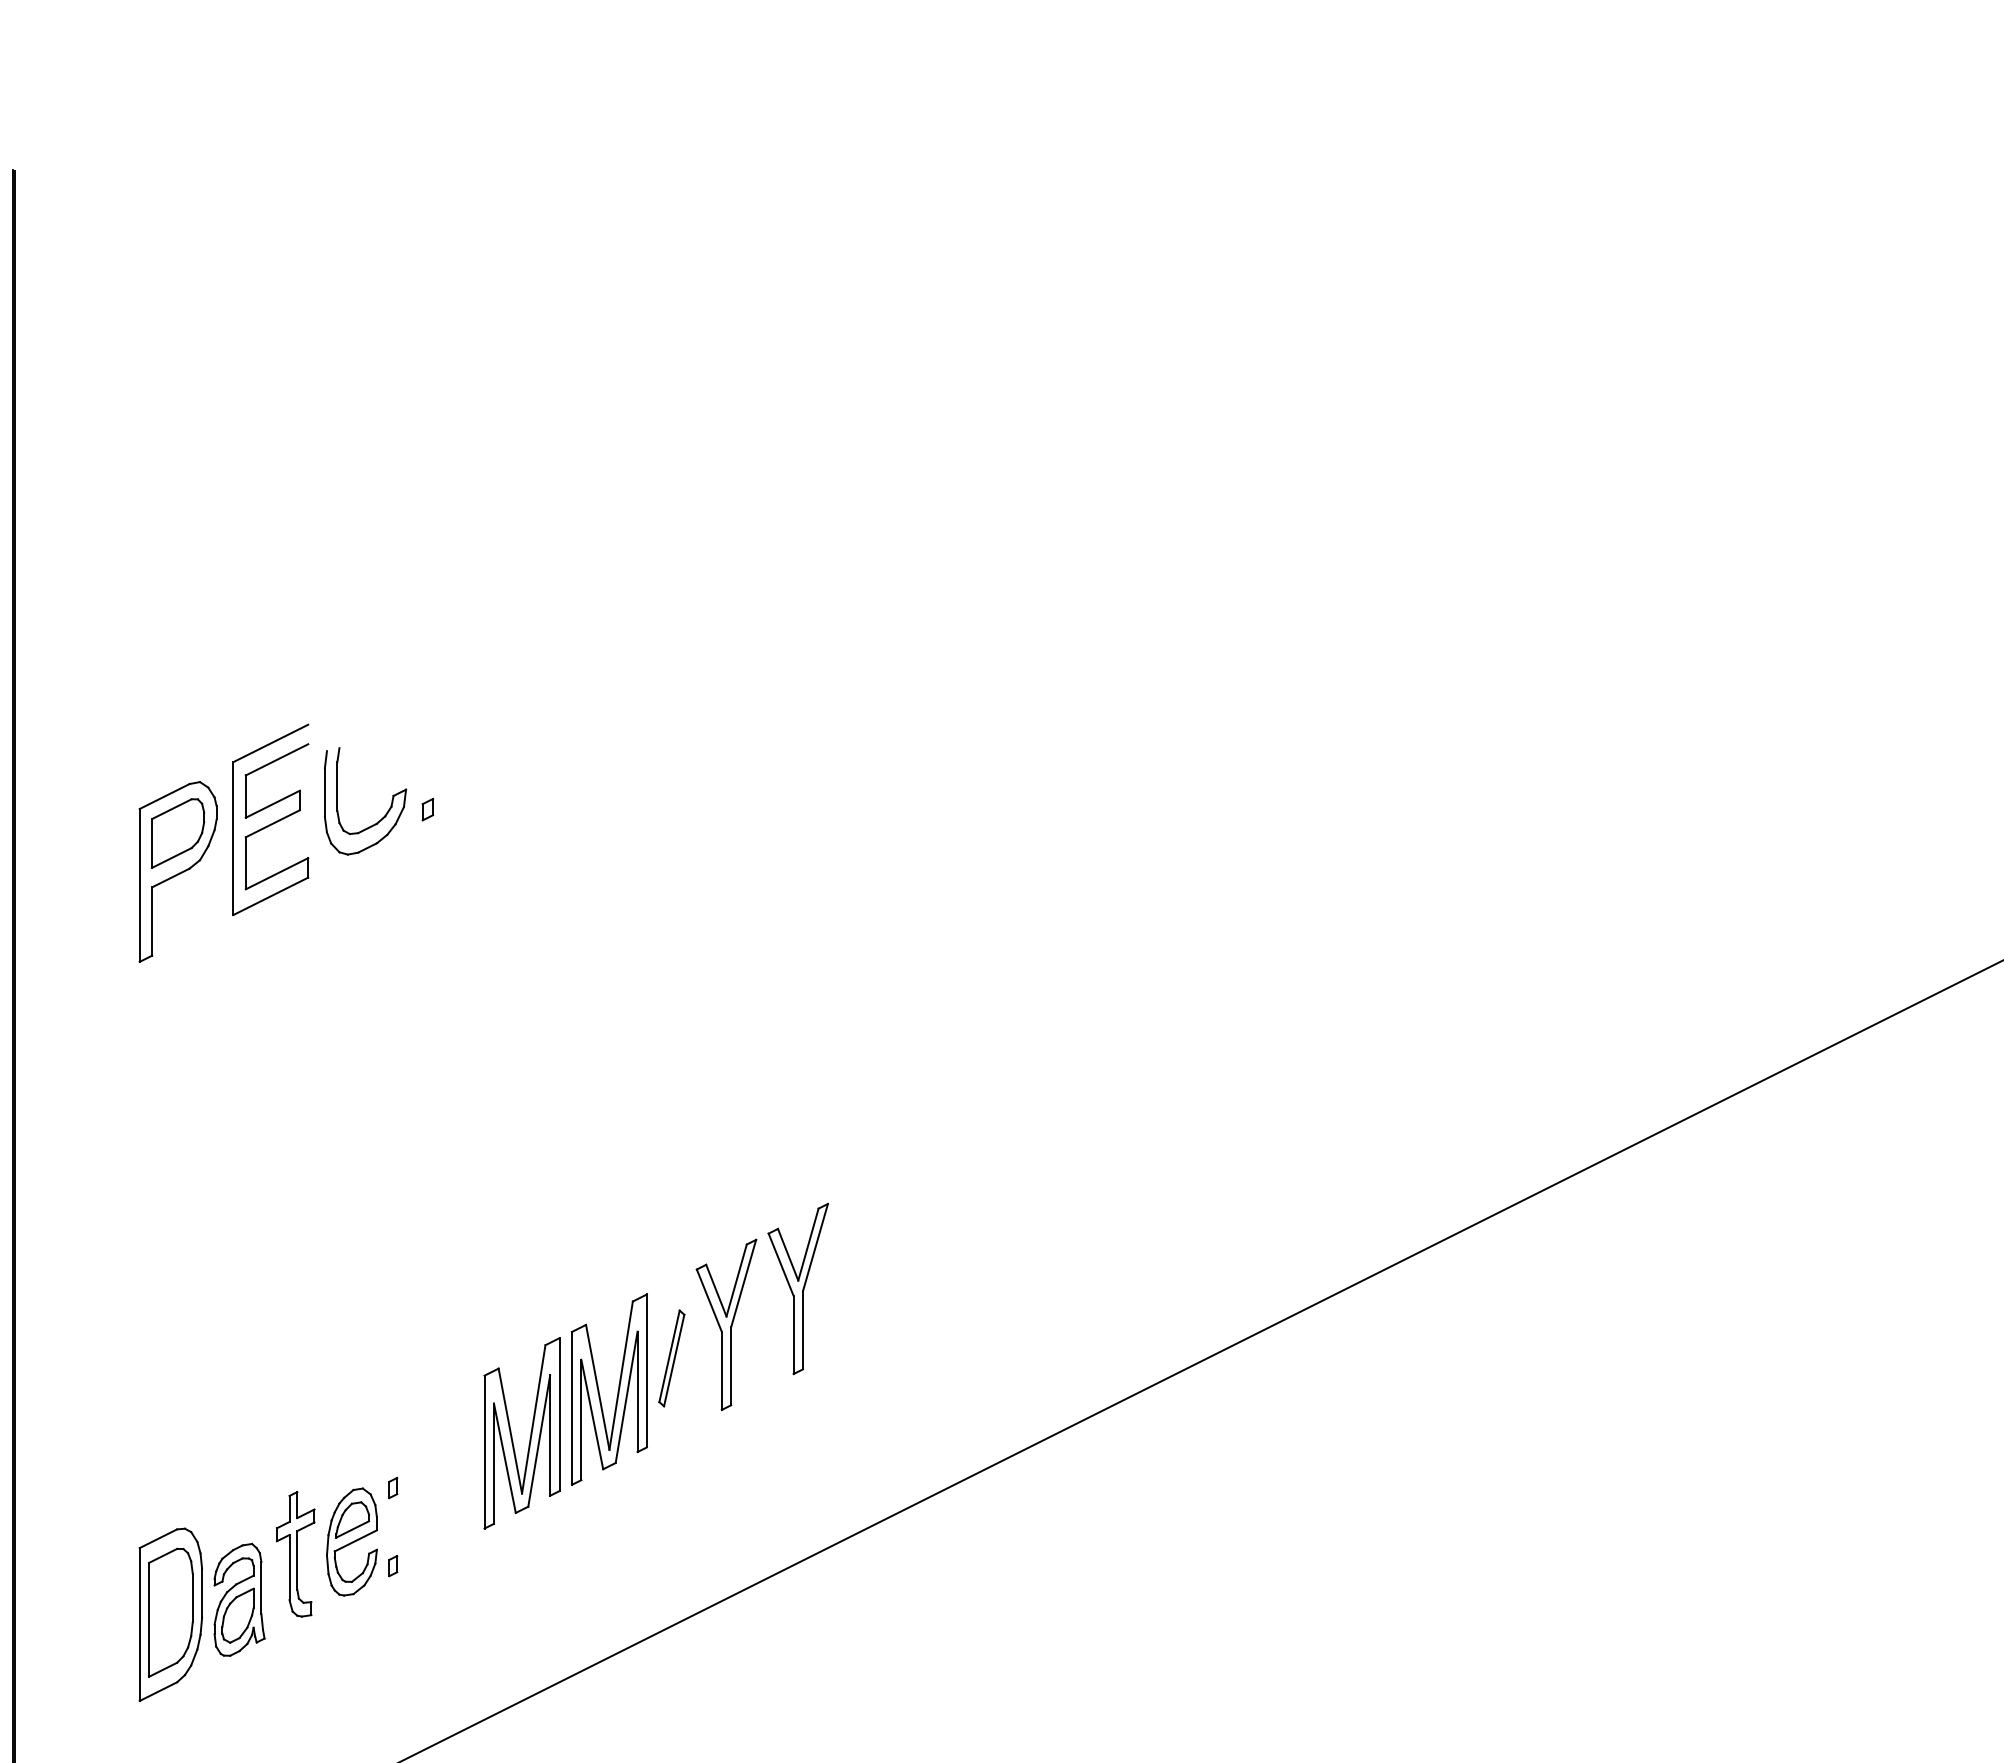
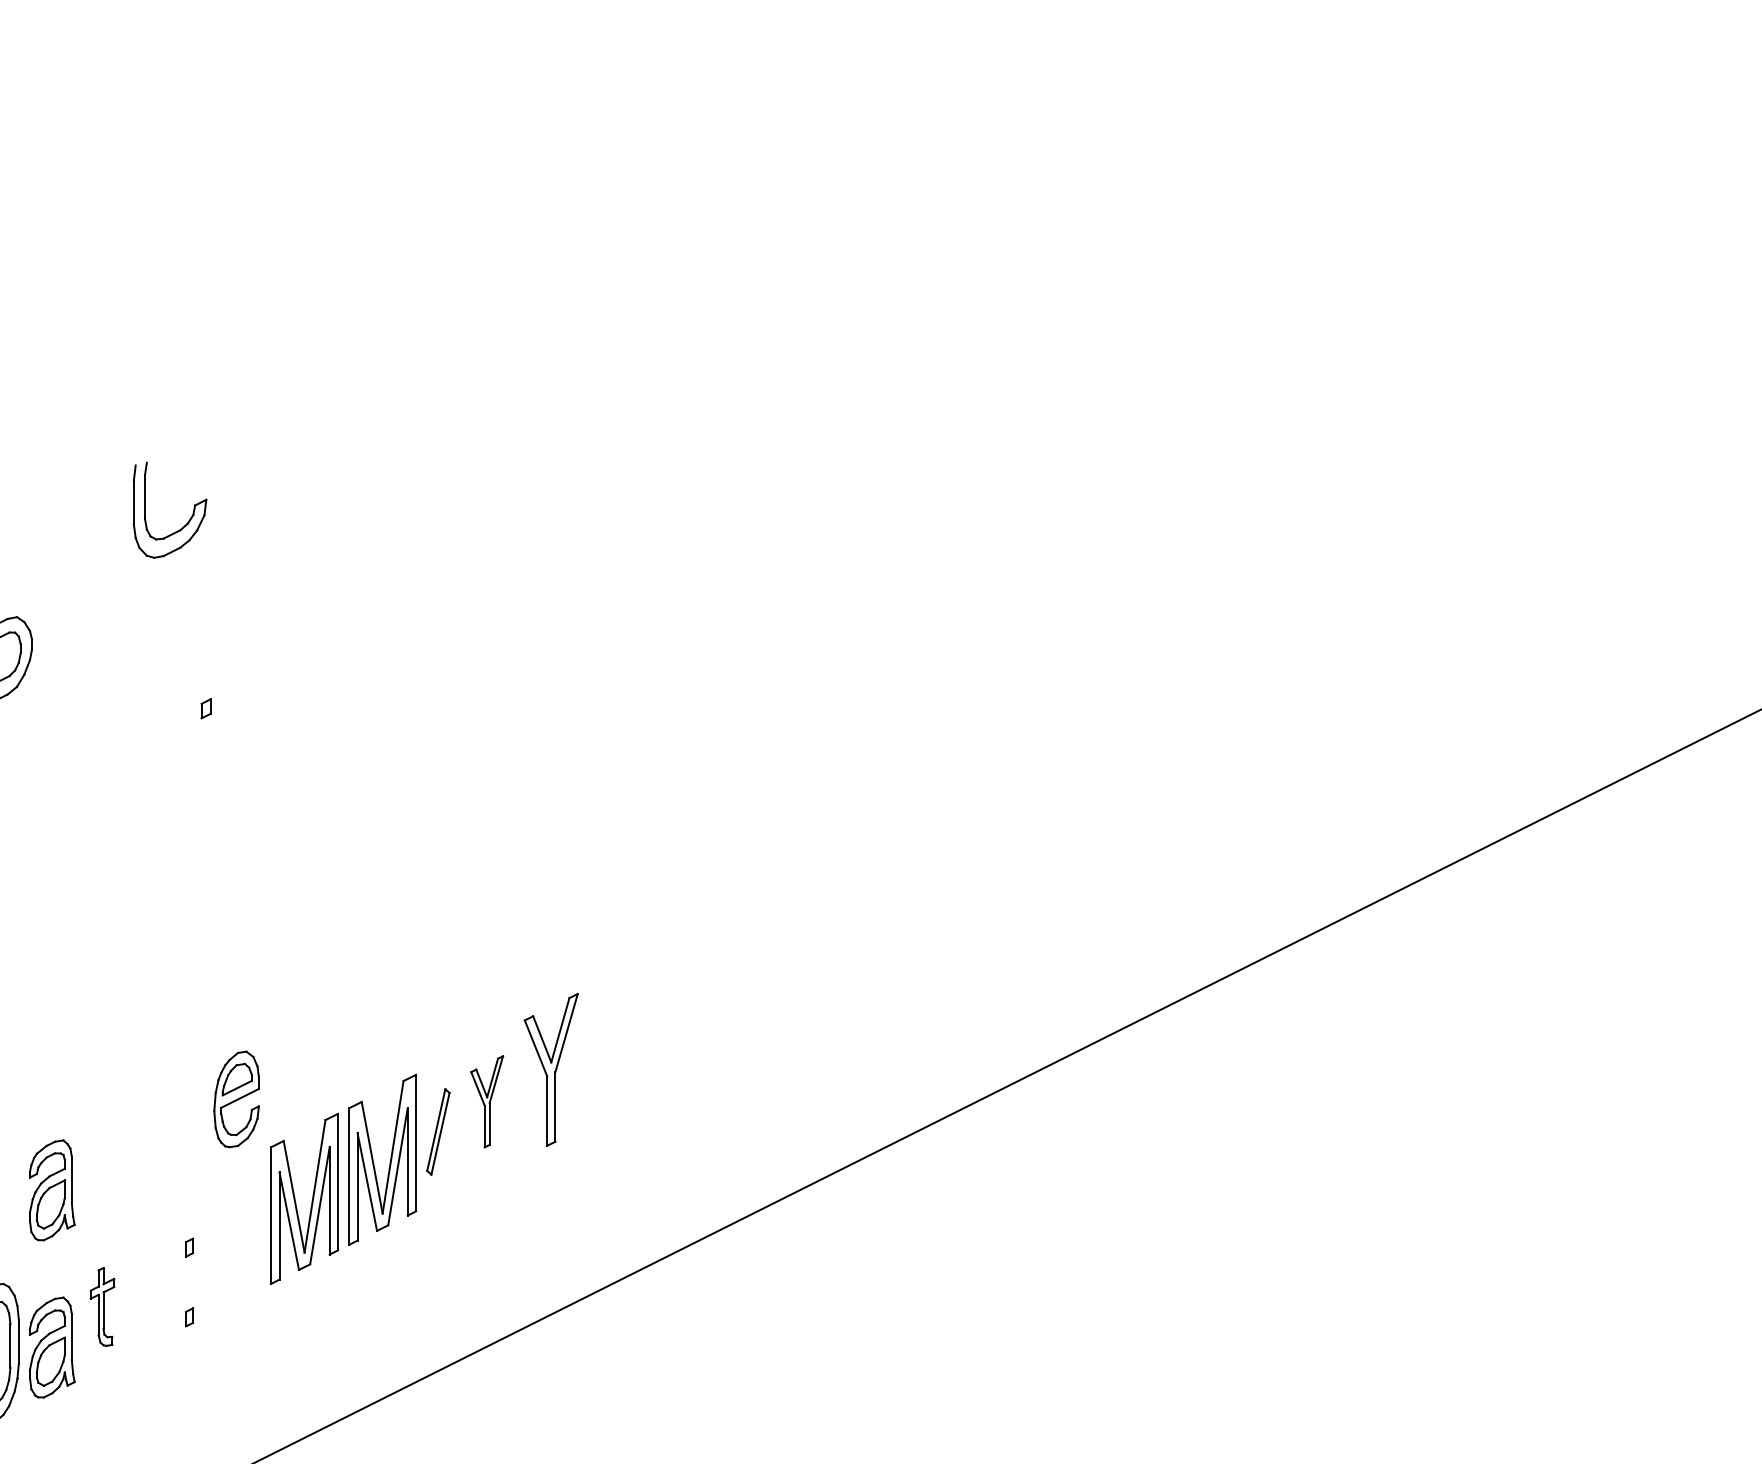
part: (427, 809) -> (205, 708), moved
part: (382, 817) -> (185, 524), moved
part: (270, 819) -> (79, 650), removed
part: (726, 1324) -> (487, 1101), size x0.6
part: (239, 1423) -> (52, 1190), added
part: (351, 1541) -> (236, 1098), moved
part: (295, 1554) -> (102, 1307), size x0.7

